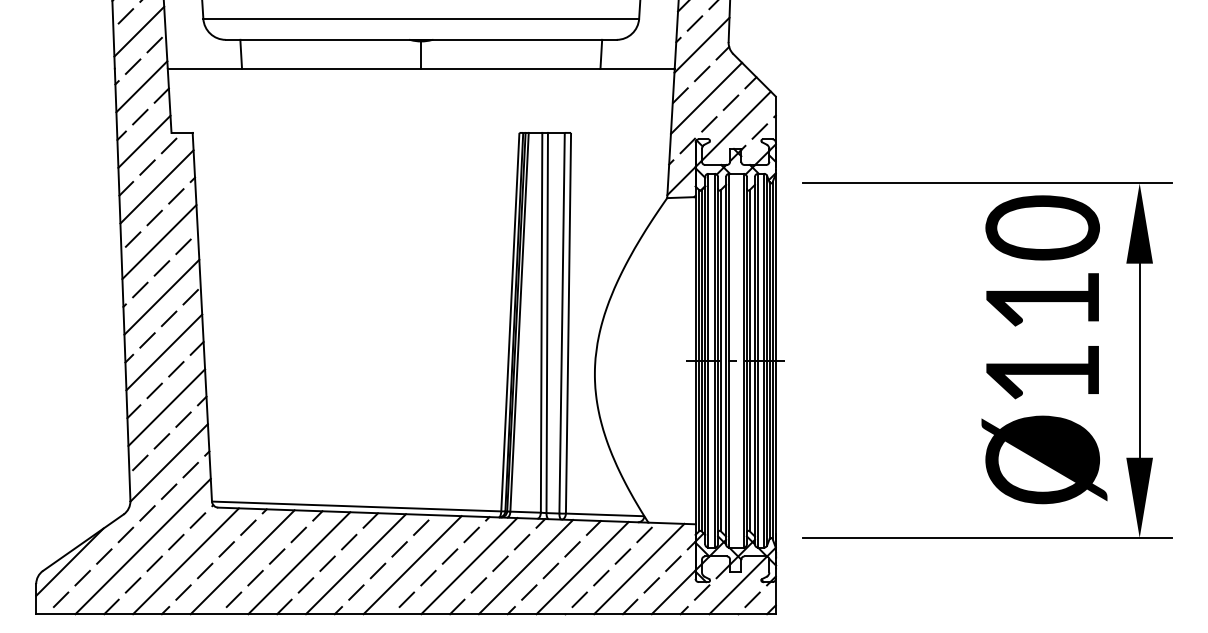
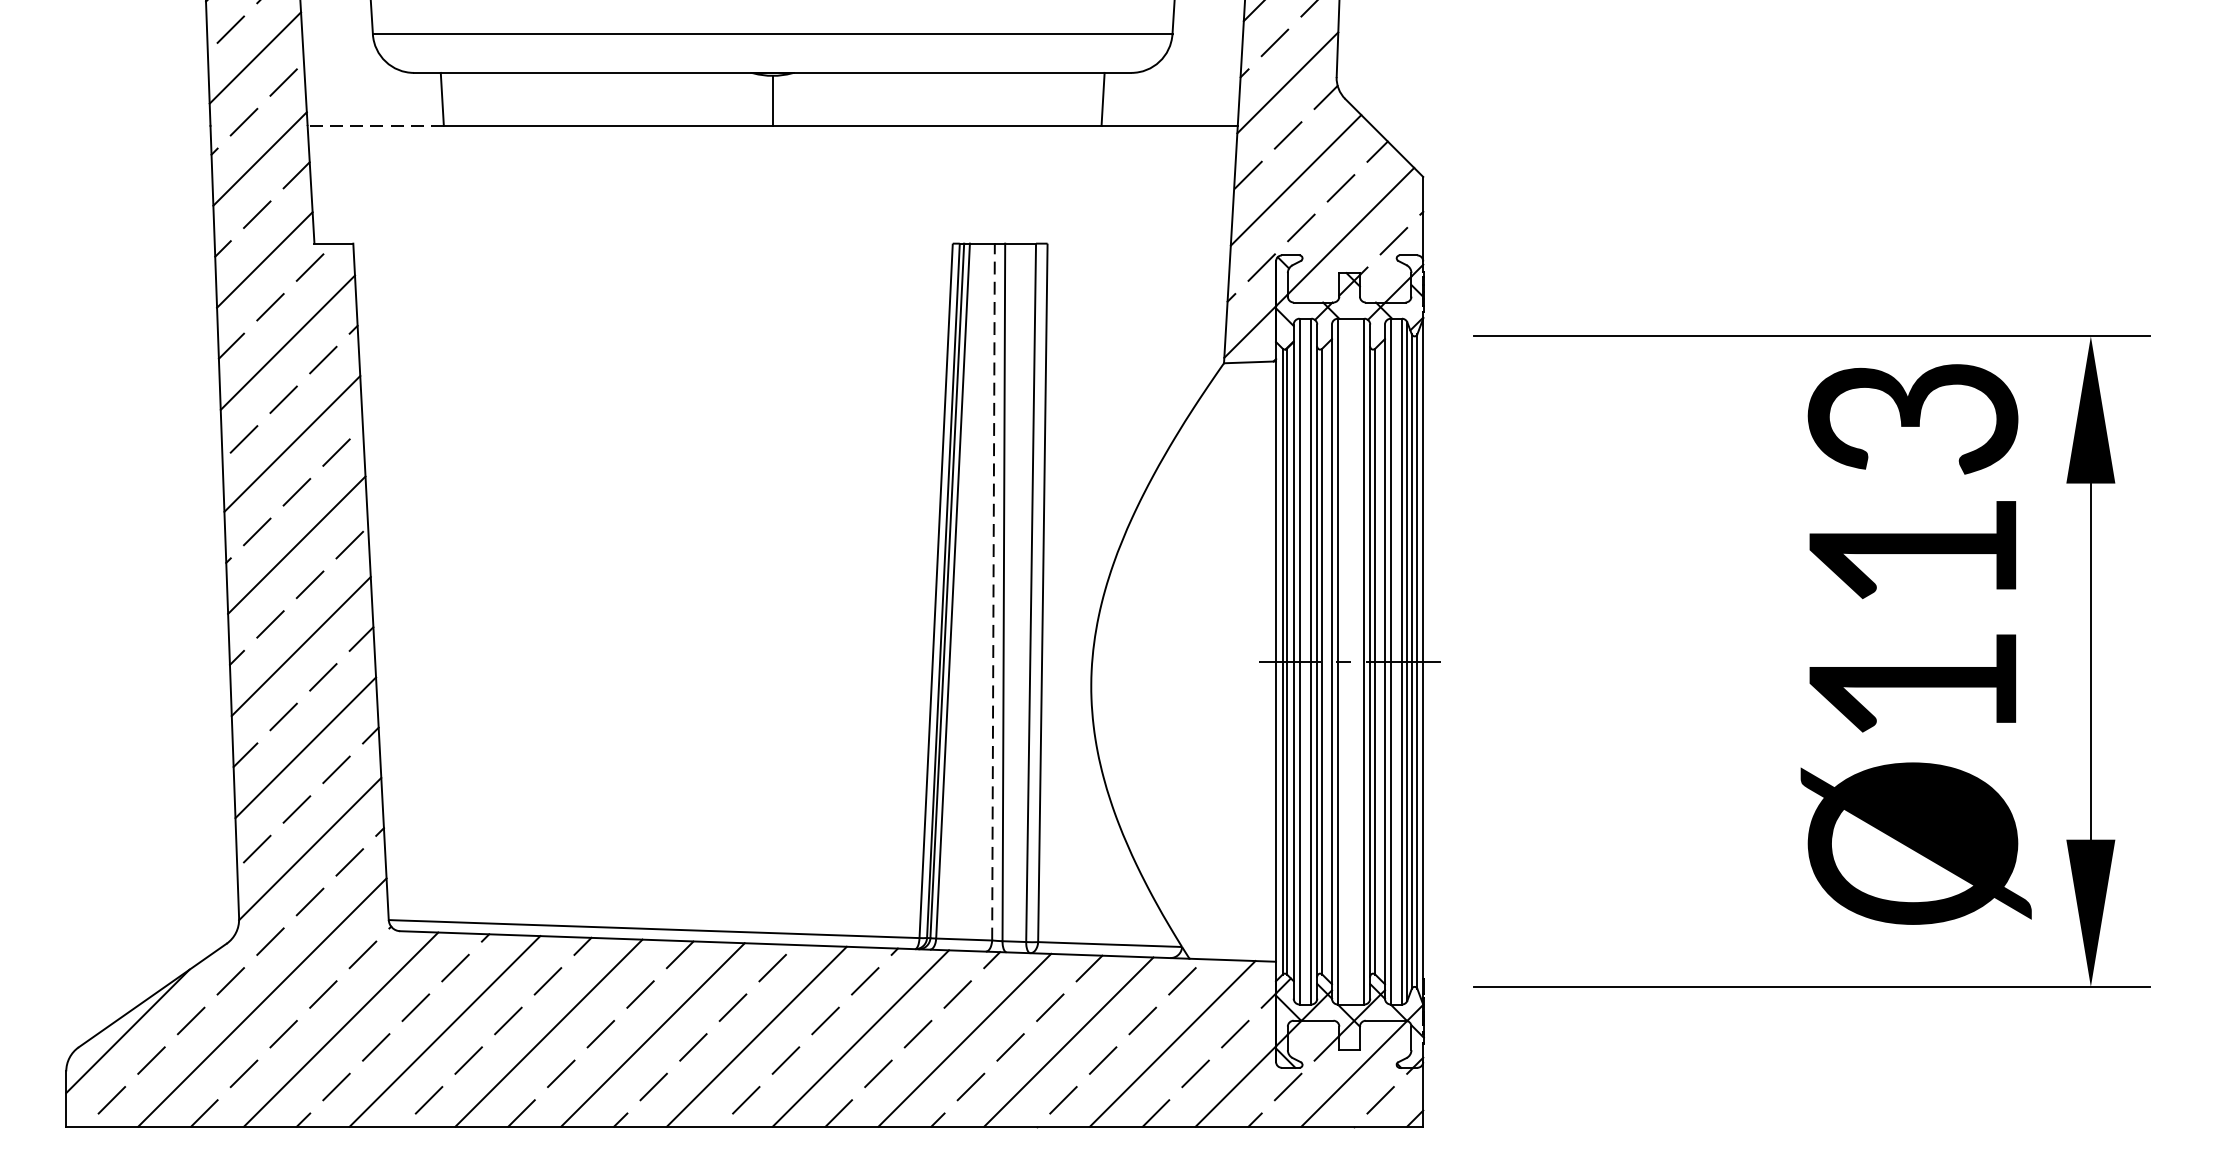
line: (204, 68) -> (374, 125), solid -> dashed
text: (1042, 227) -> (1912, 417), Ø110 -> Ø113
line: (541, 322) -> (993, 591), solid -> dashed

